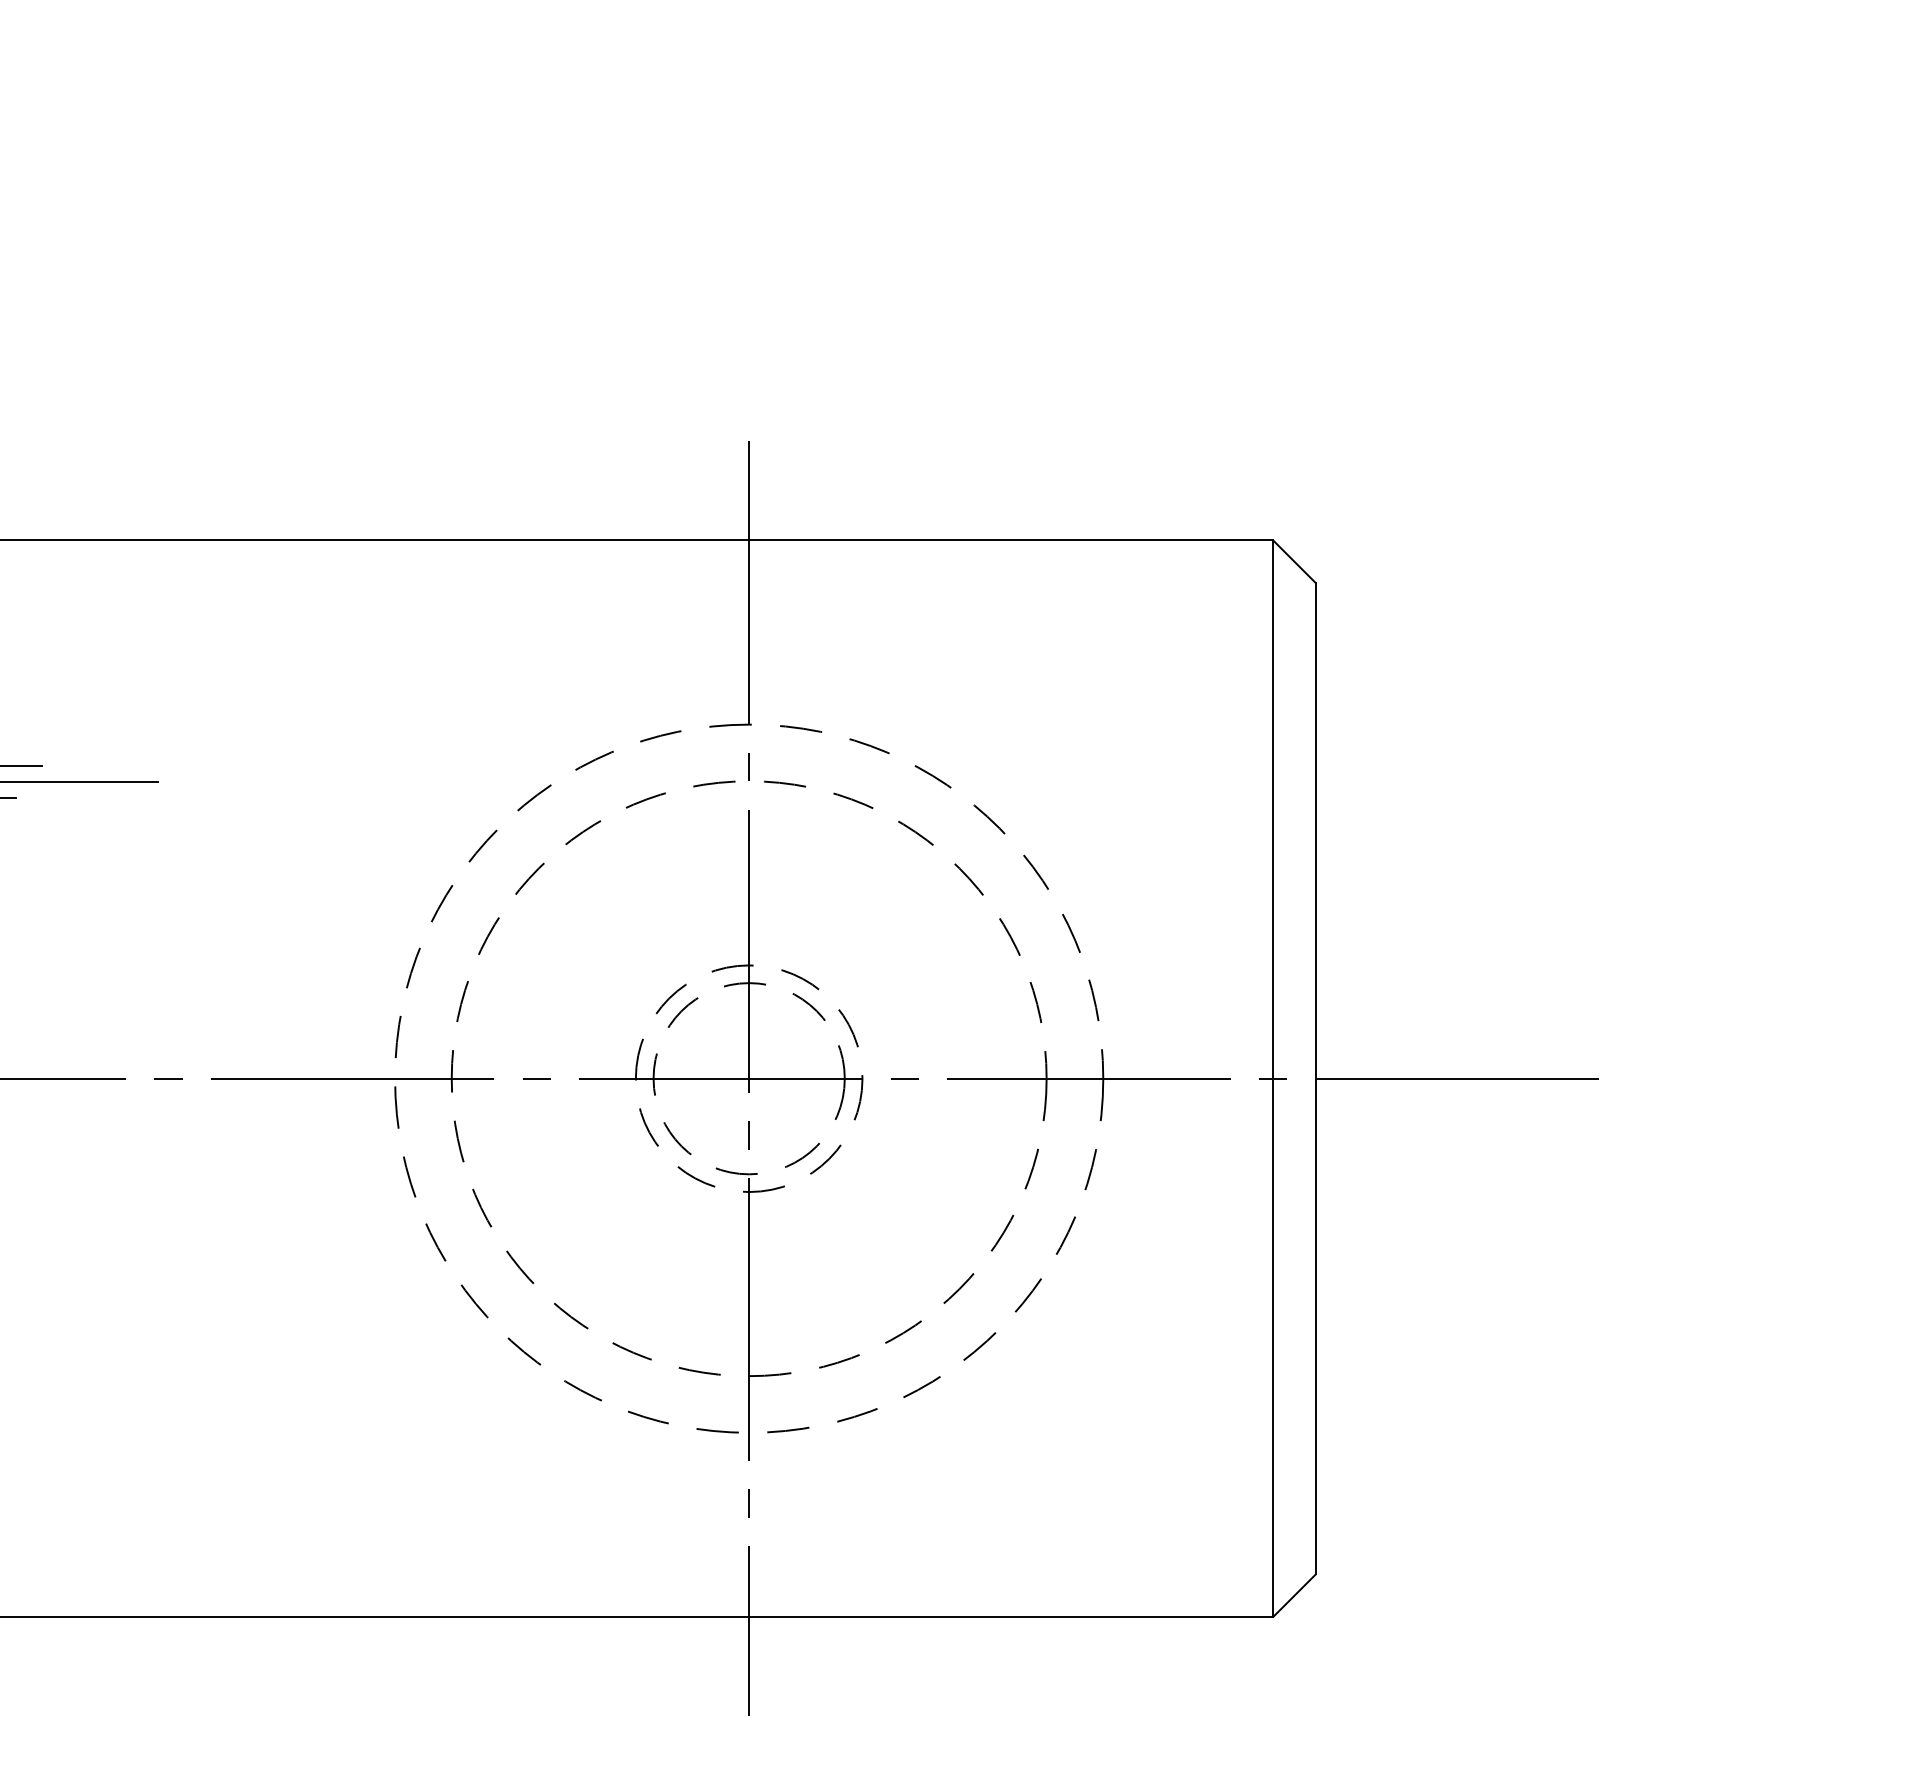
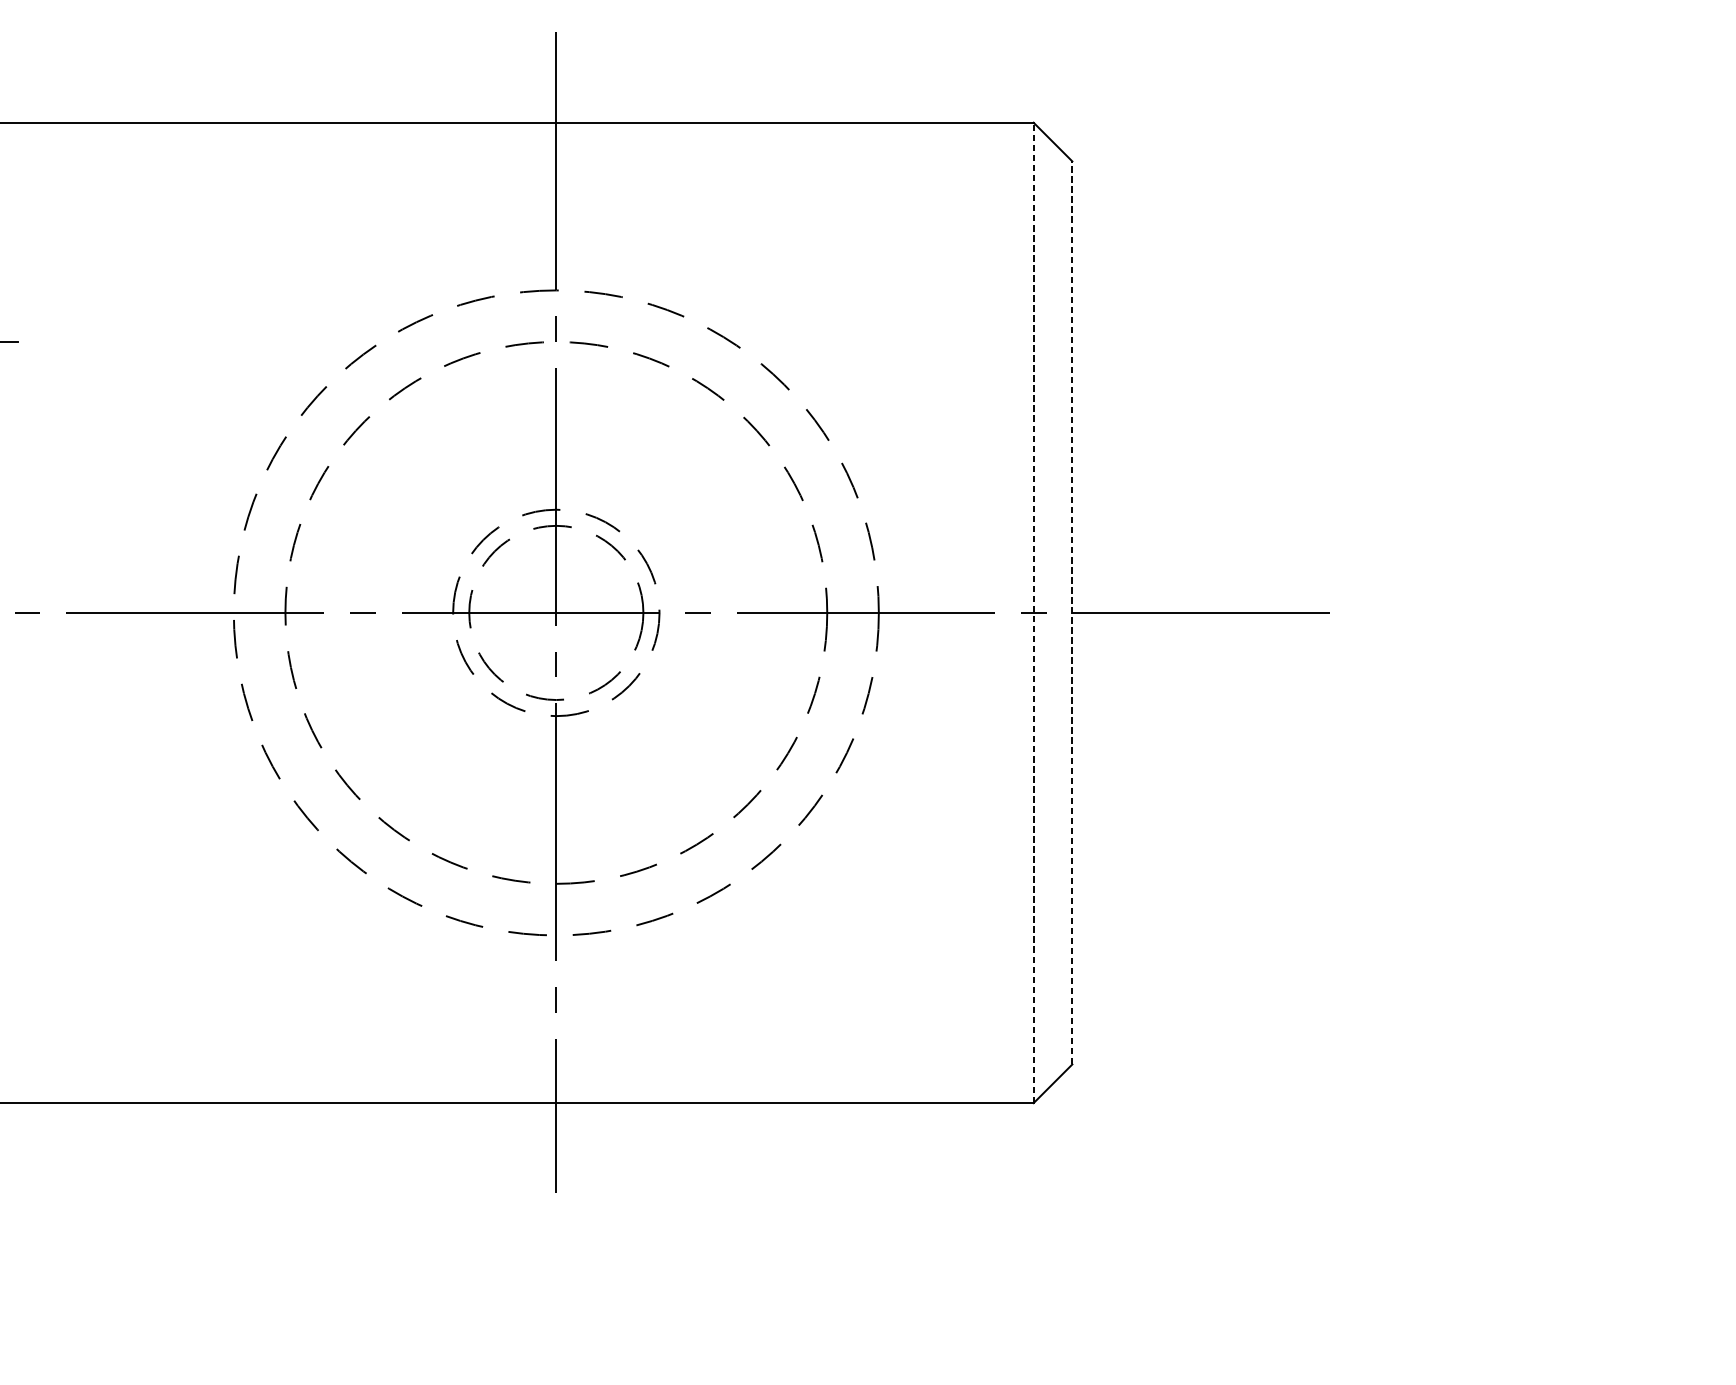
line: (1273, 1078) -> (1033, 612), solid -> dashed
line: (1315, 1078) -> (1072, 612), solid -> dashed

